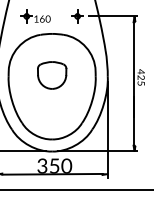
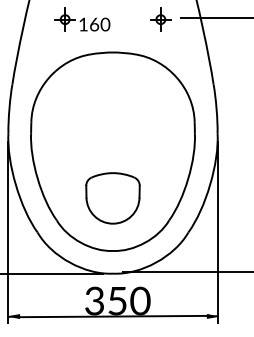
part: (52, 75) -> (113, 198), moved

